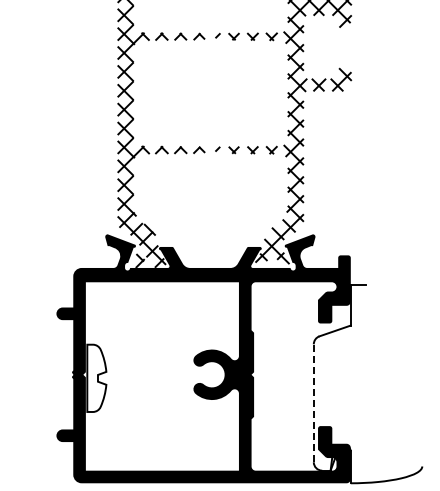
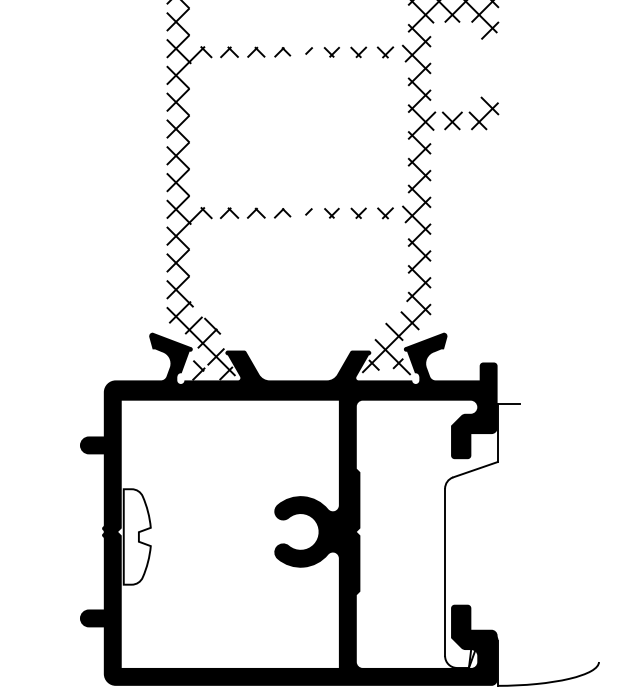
line: (313, 403) -> (444, 572), dashed -> solid

